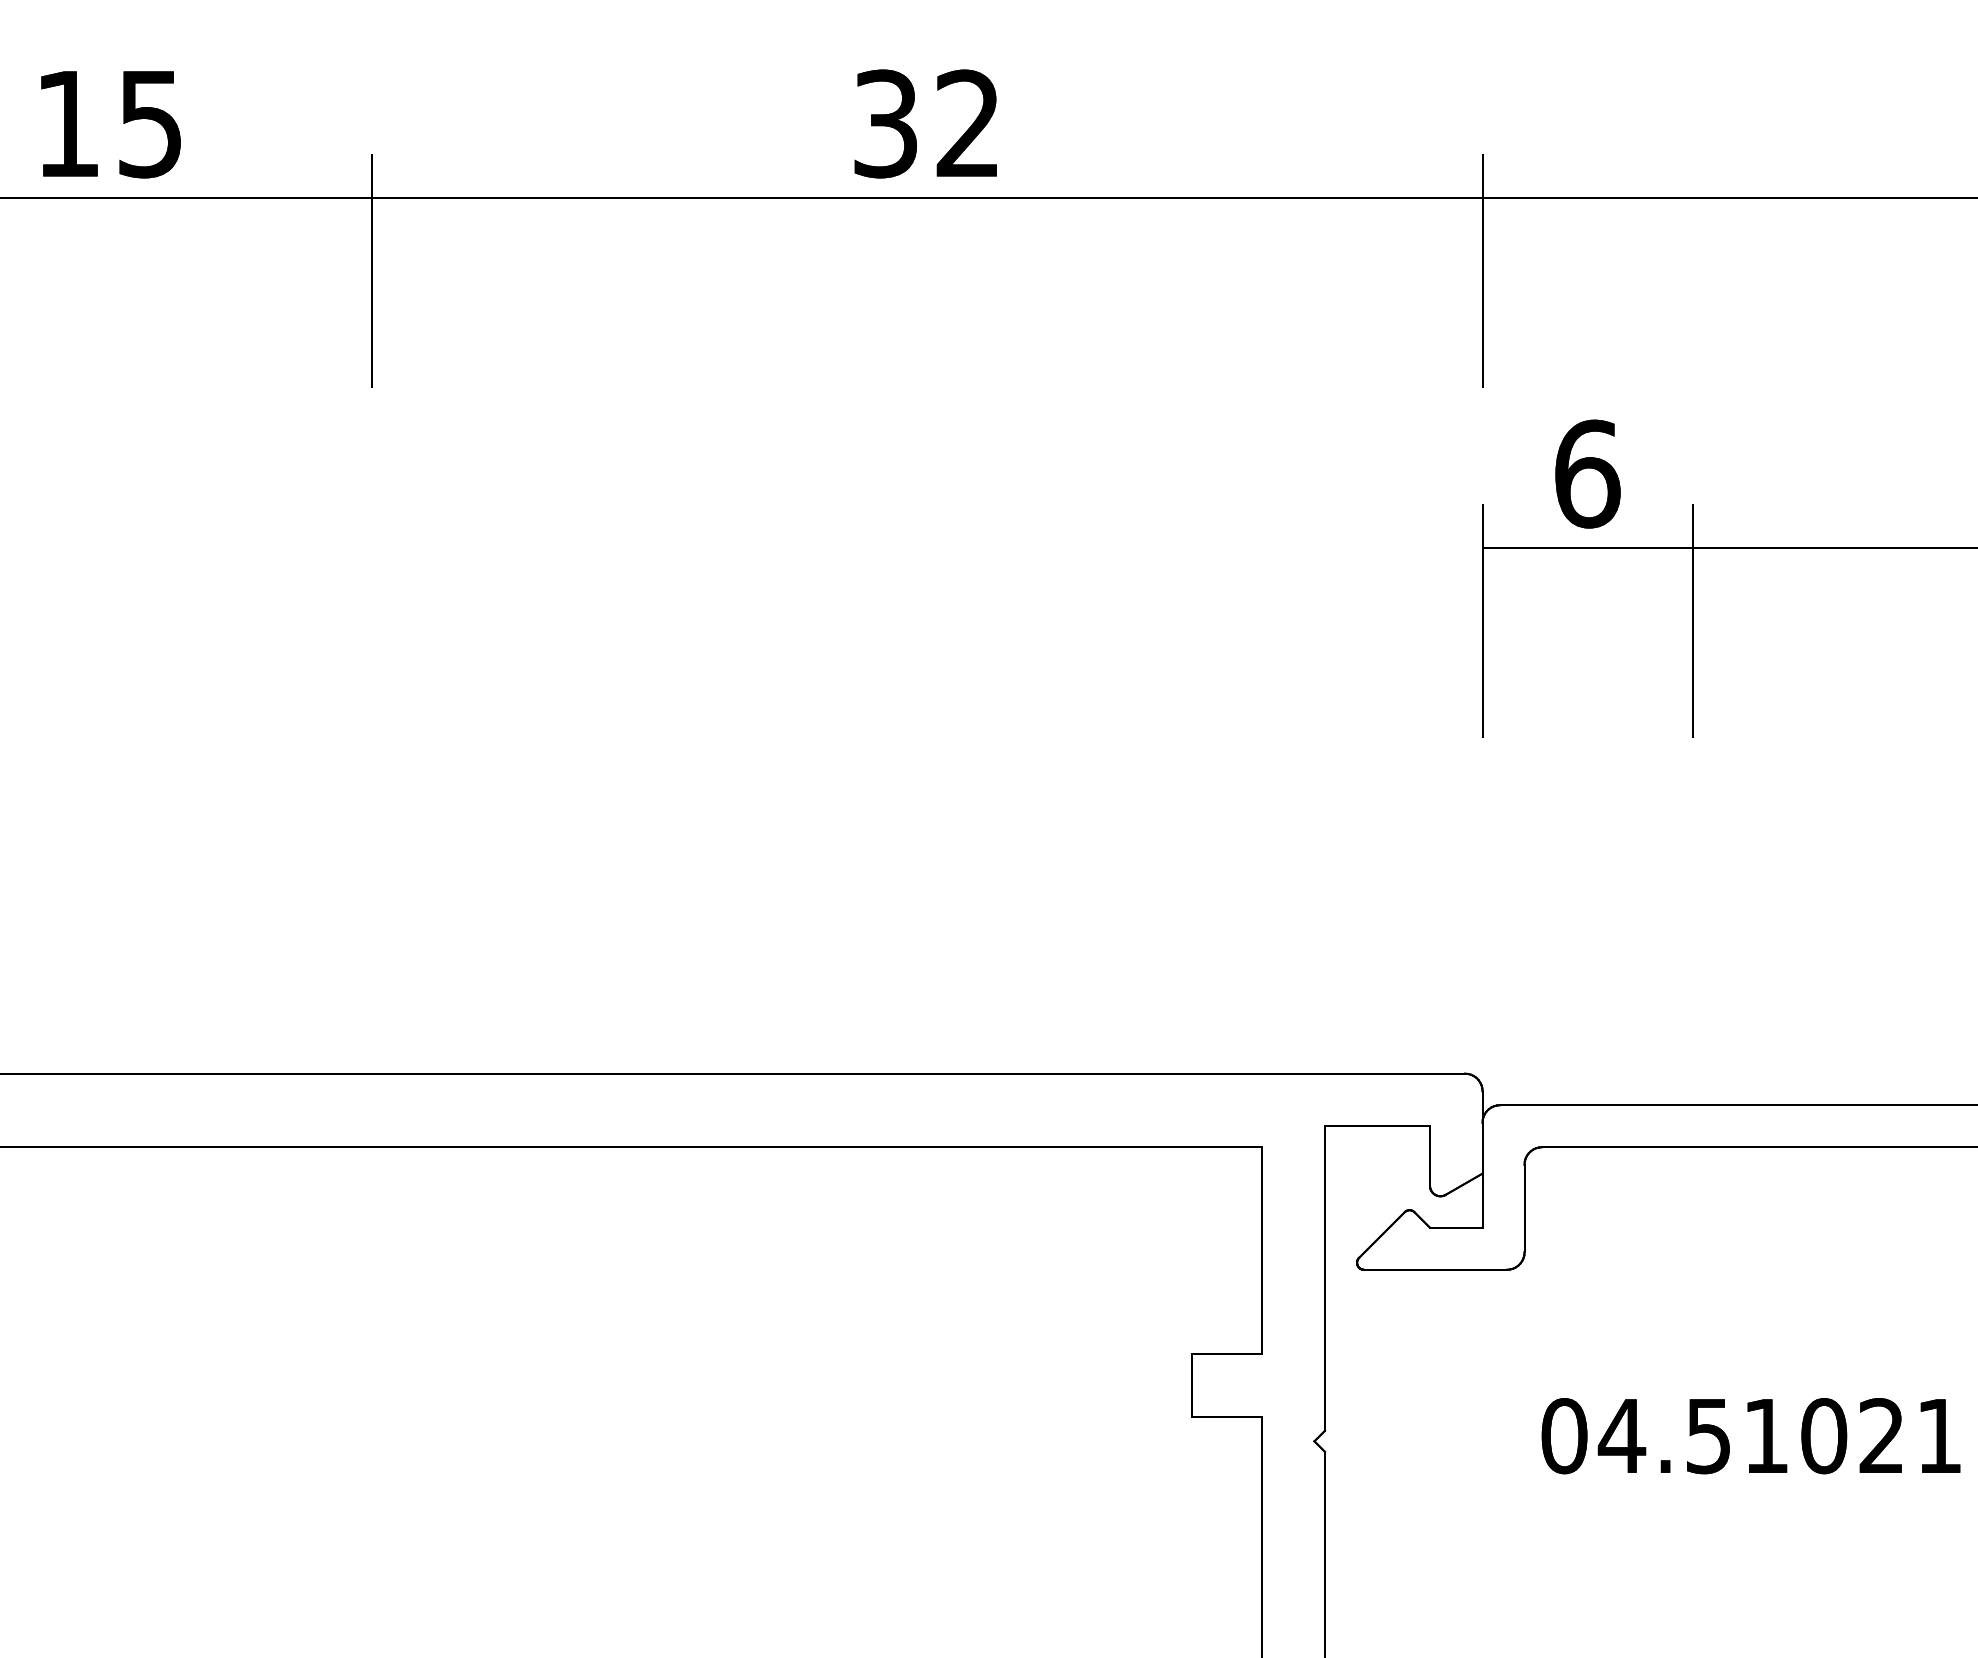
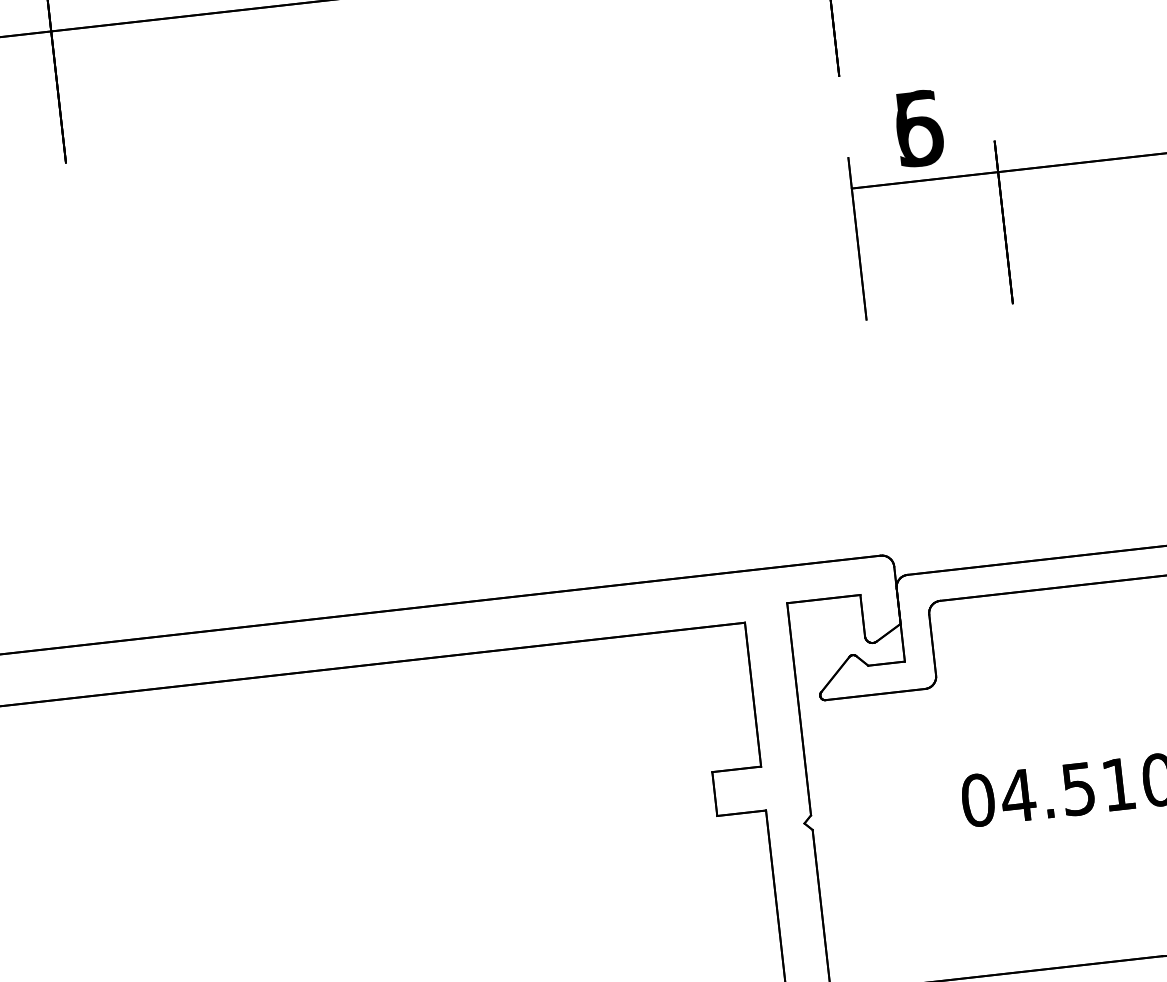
text: (1587, 473) -> (919, 128), 6 -> 5

